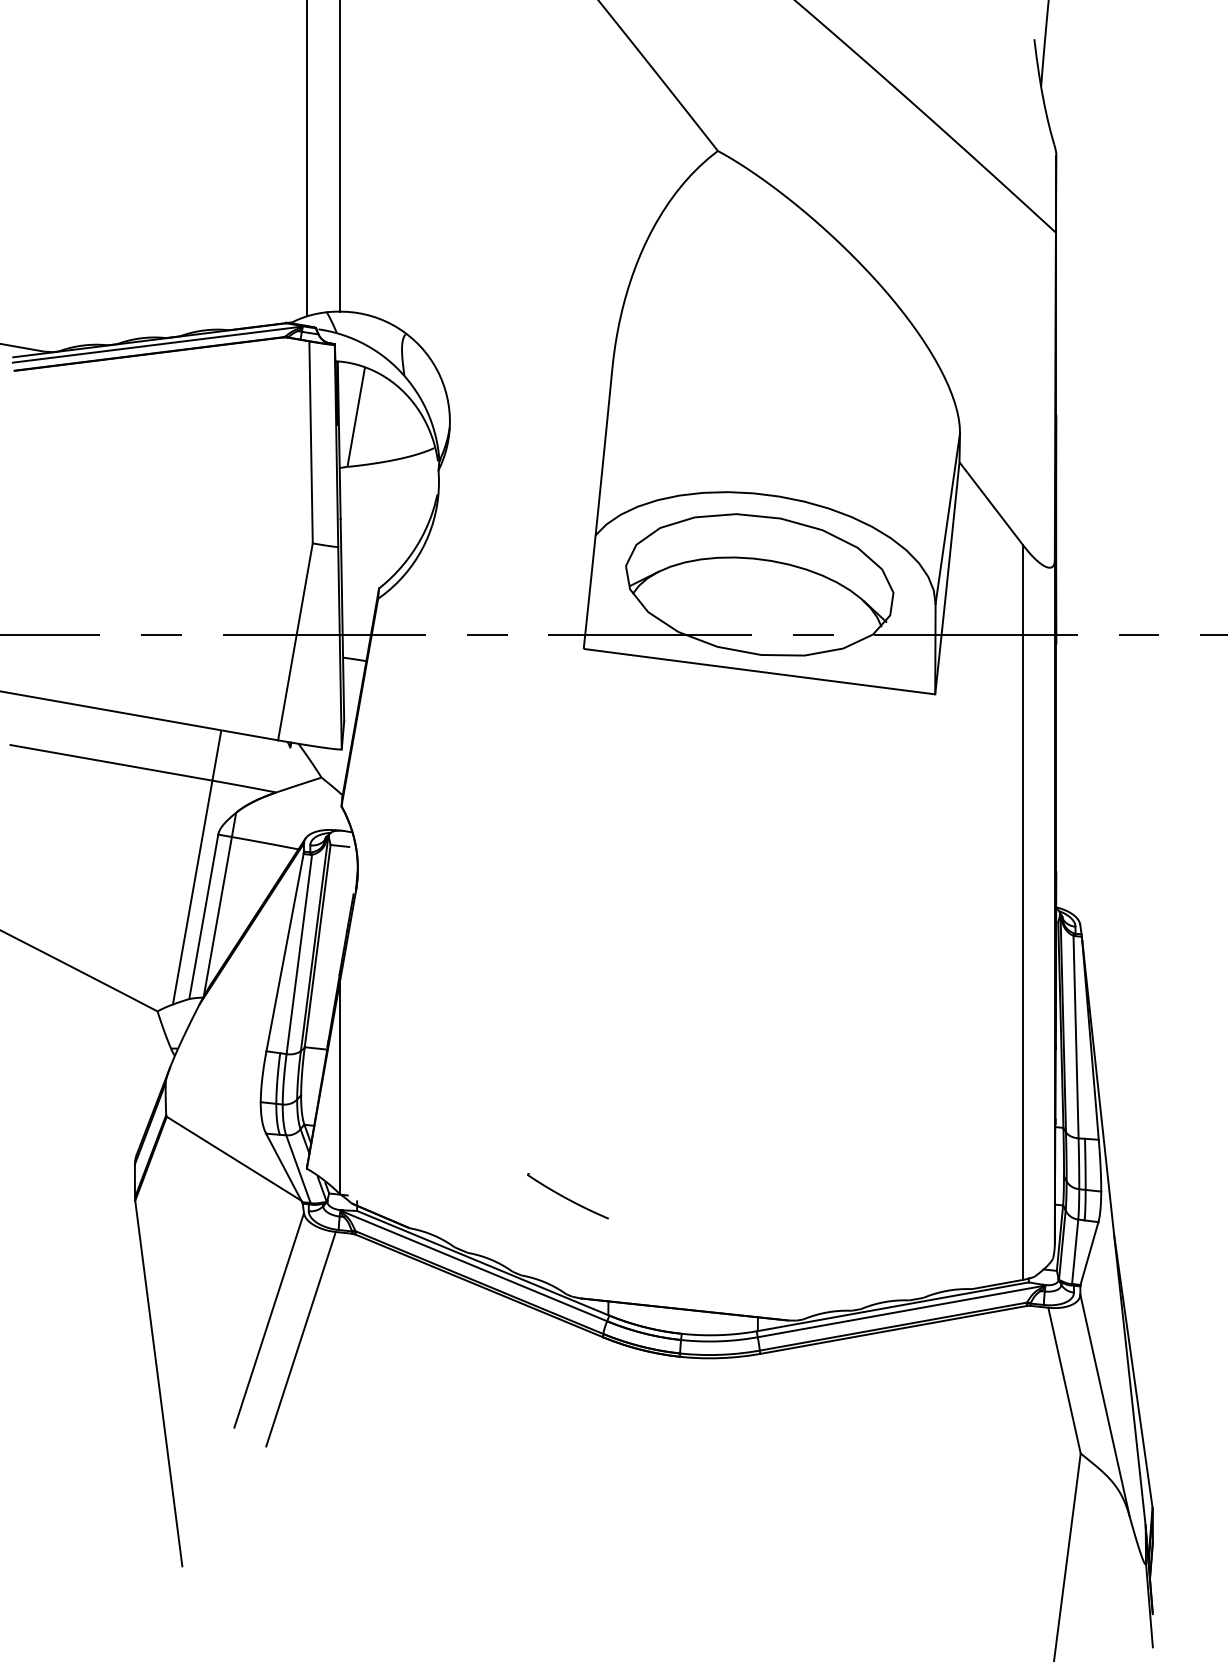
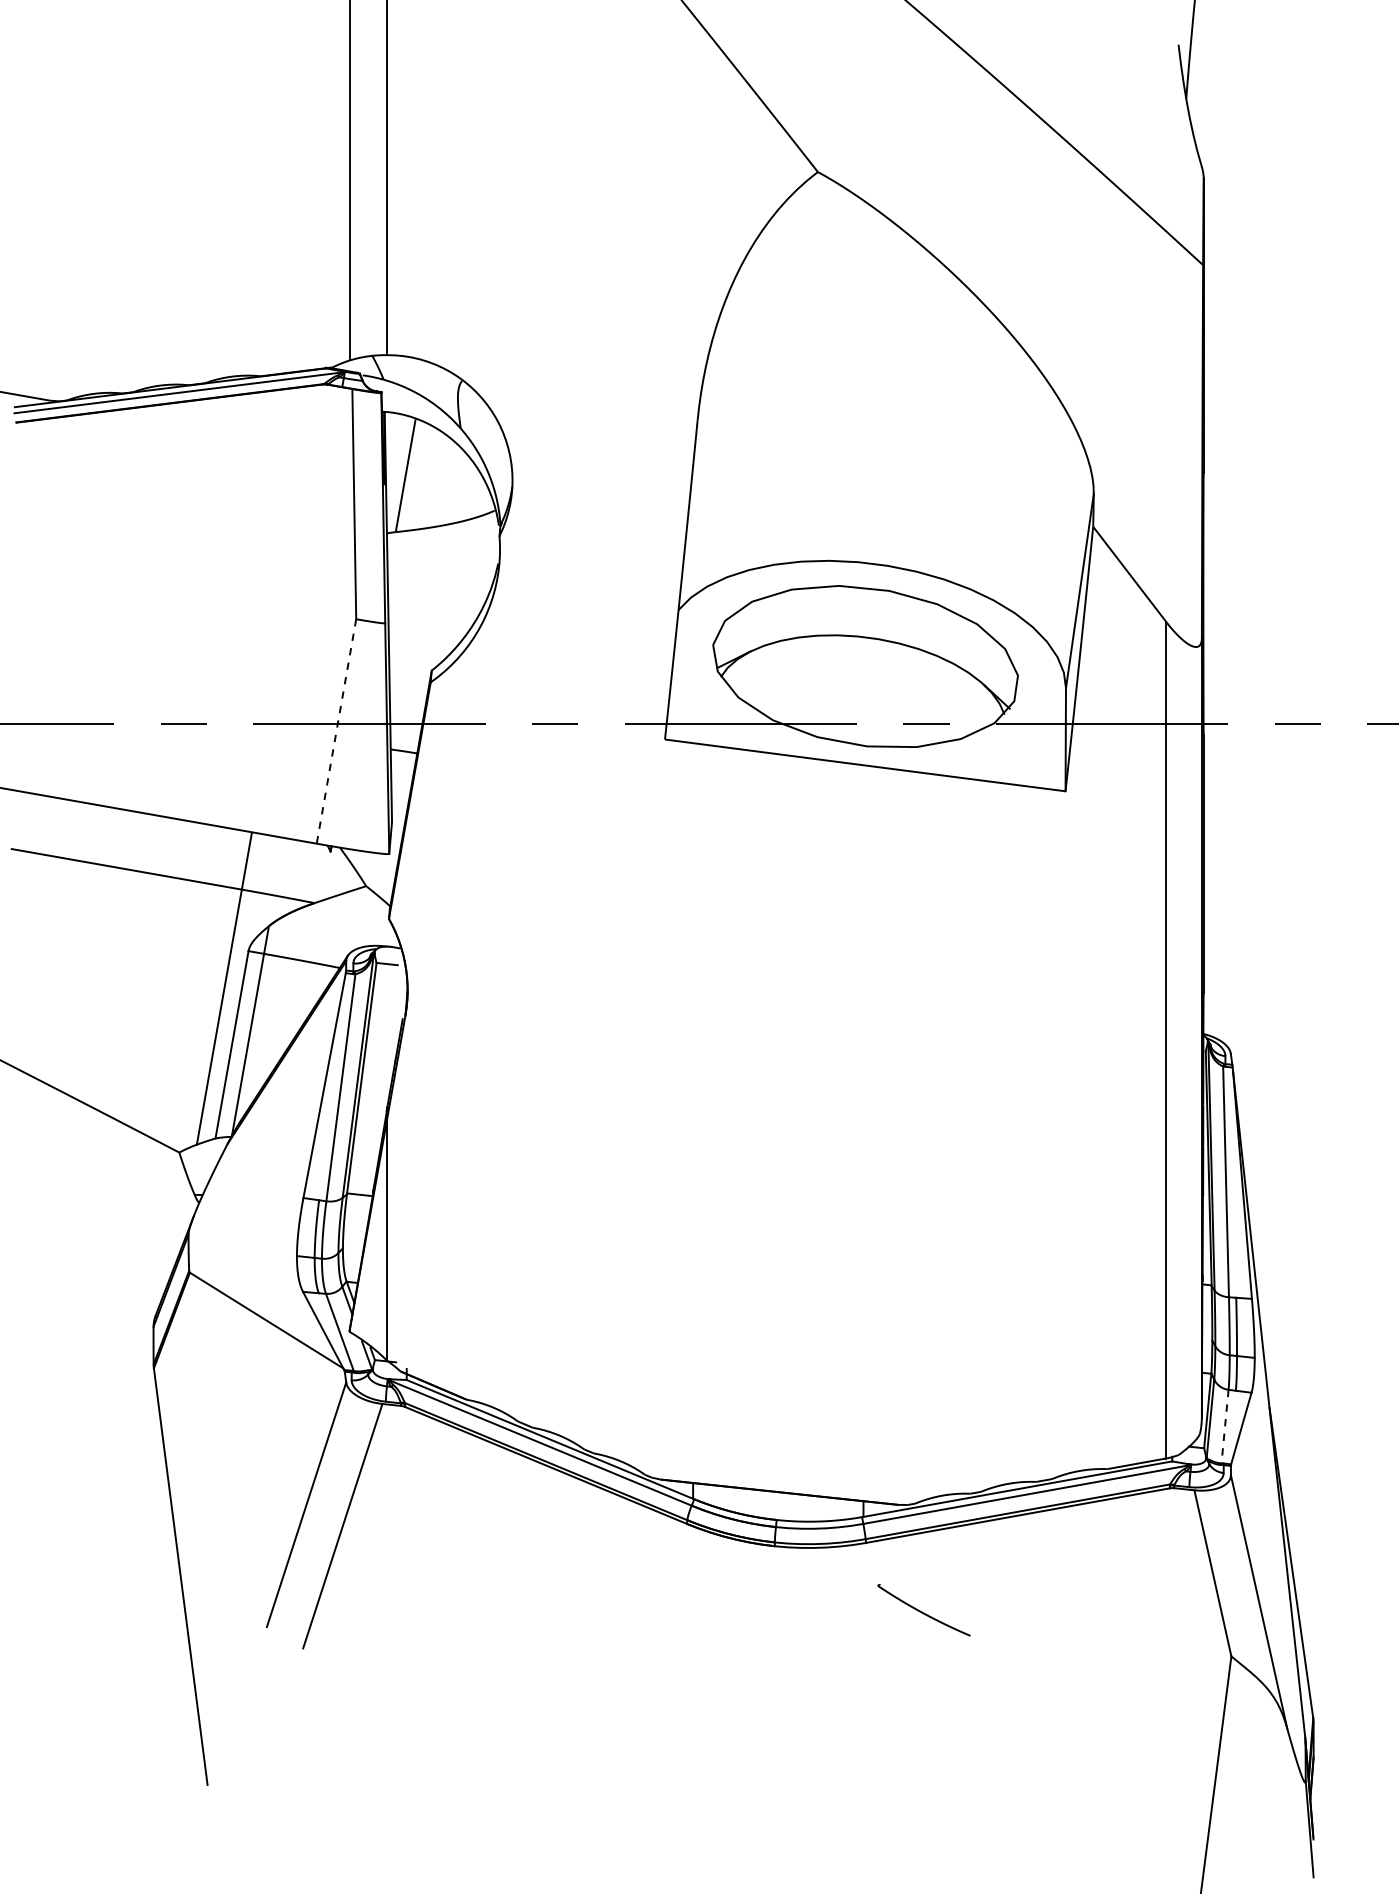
line: (295, 641) -> (336, 731), solid -> dashed
part: (567, 1196) -> (923, 1610), moved
line: (1075, 1251) -> (1225, 1426), solid -> dashed

